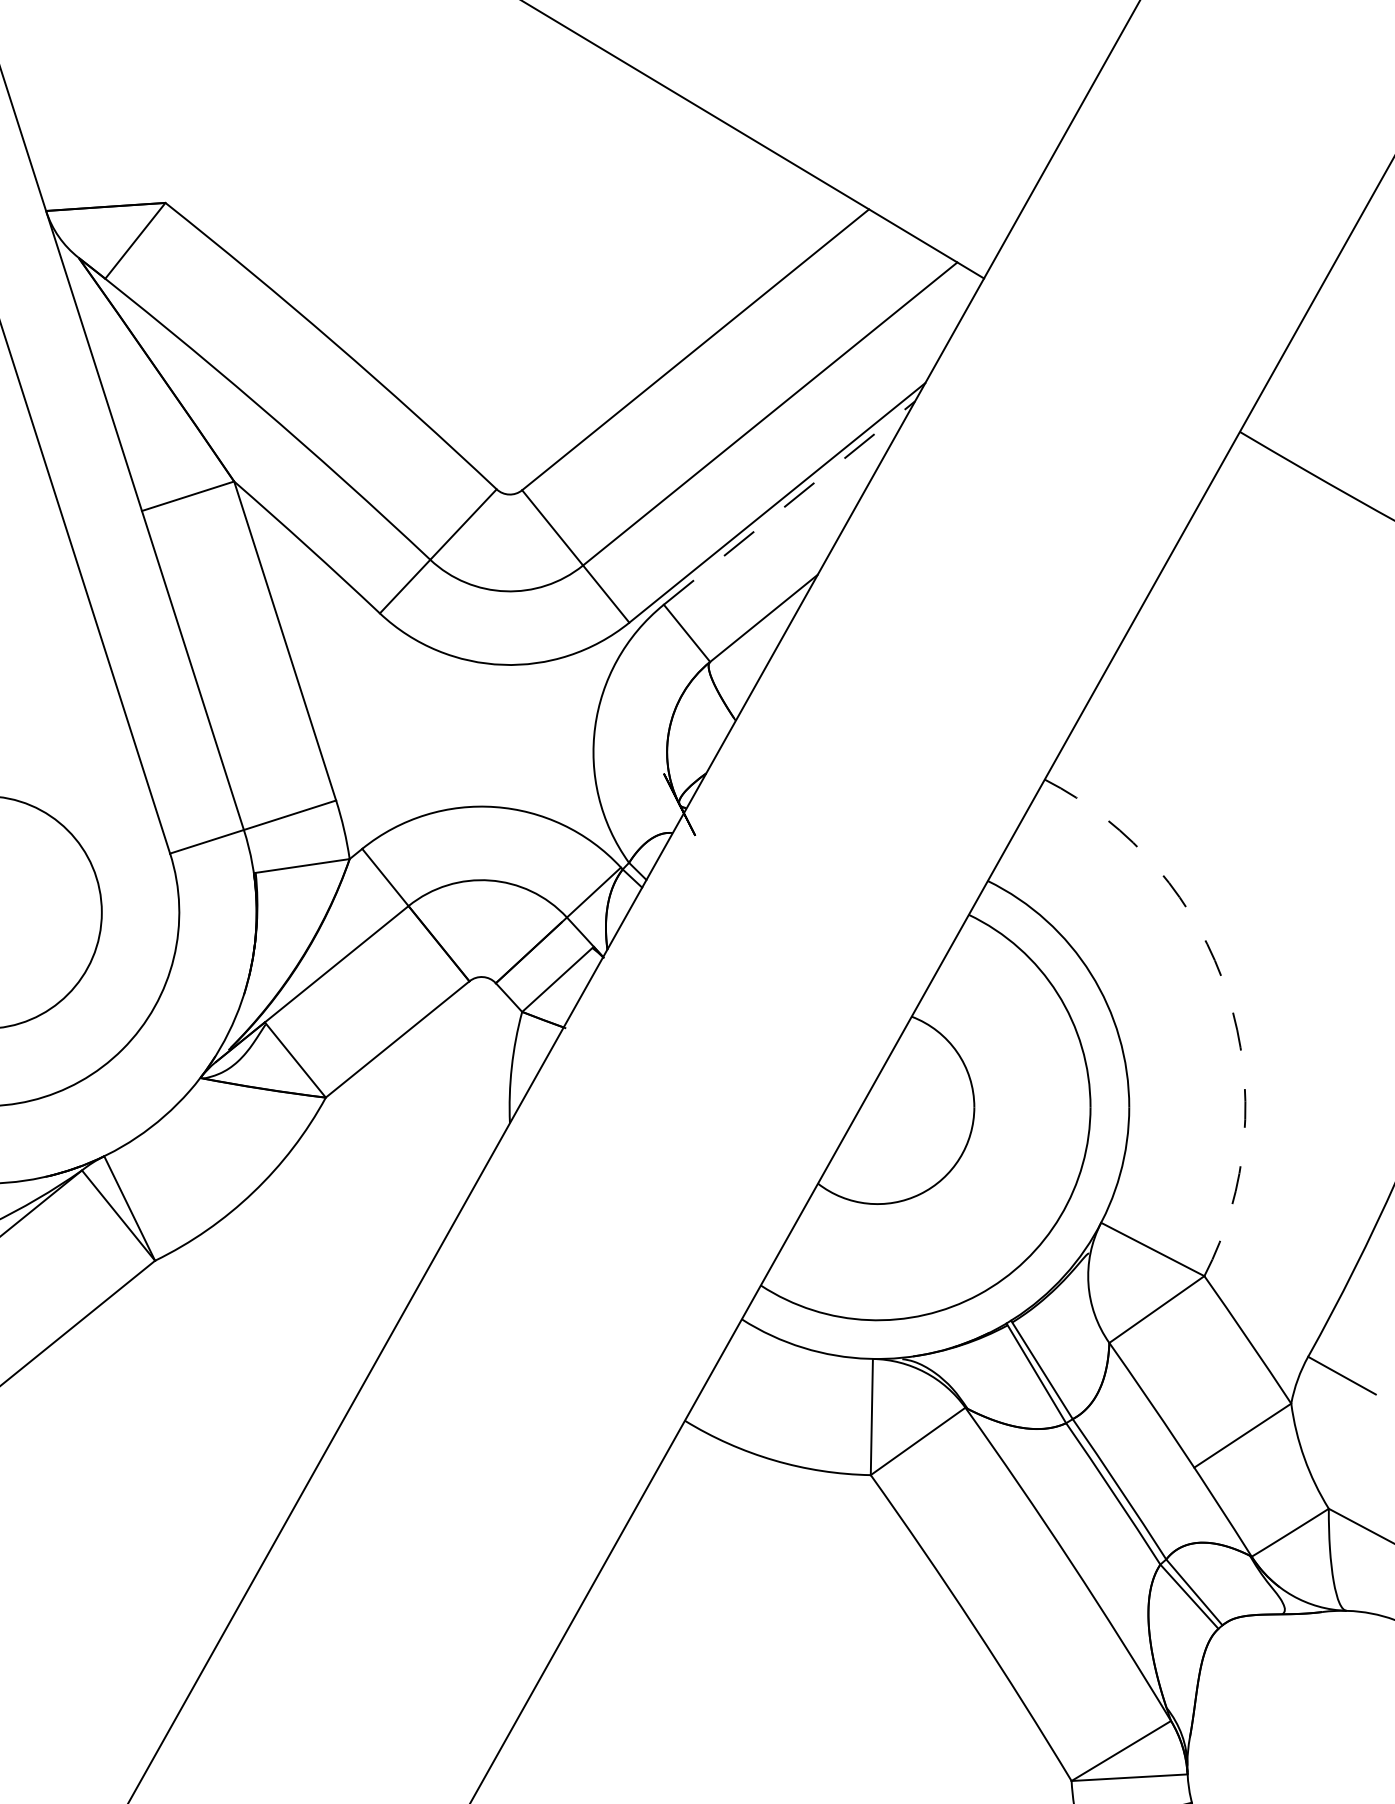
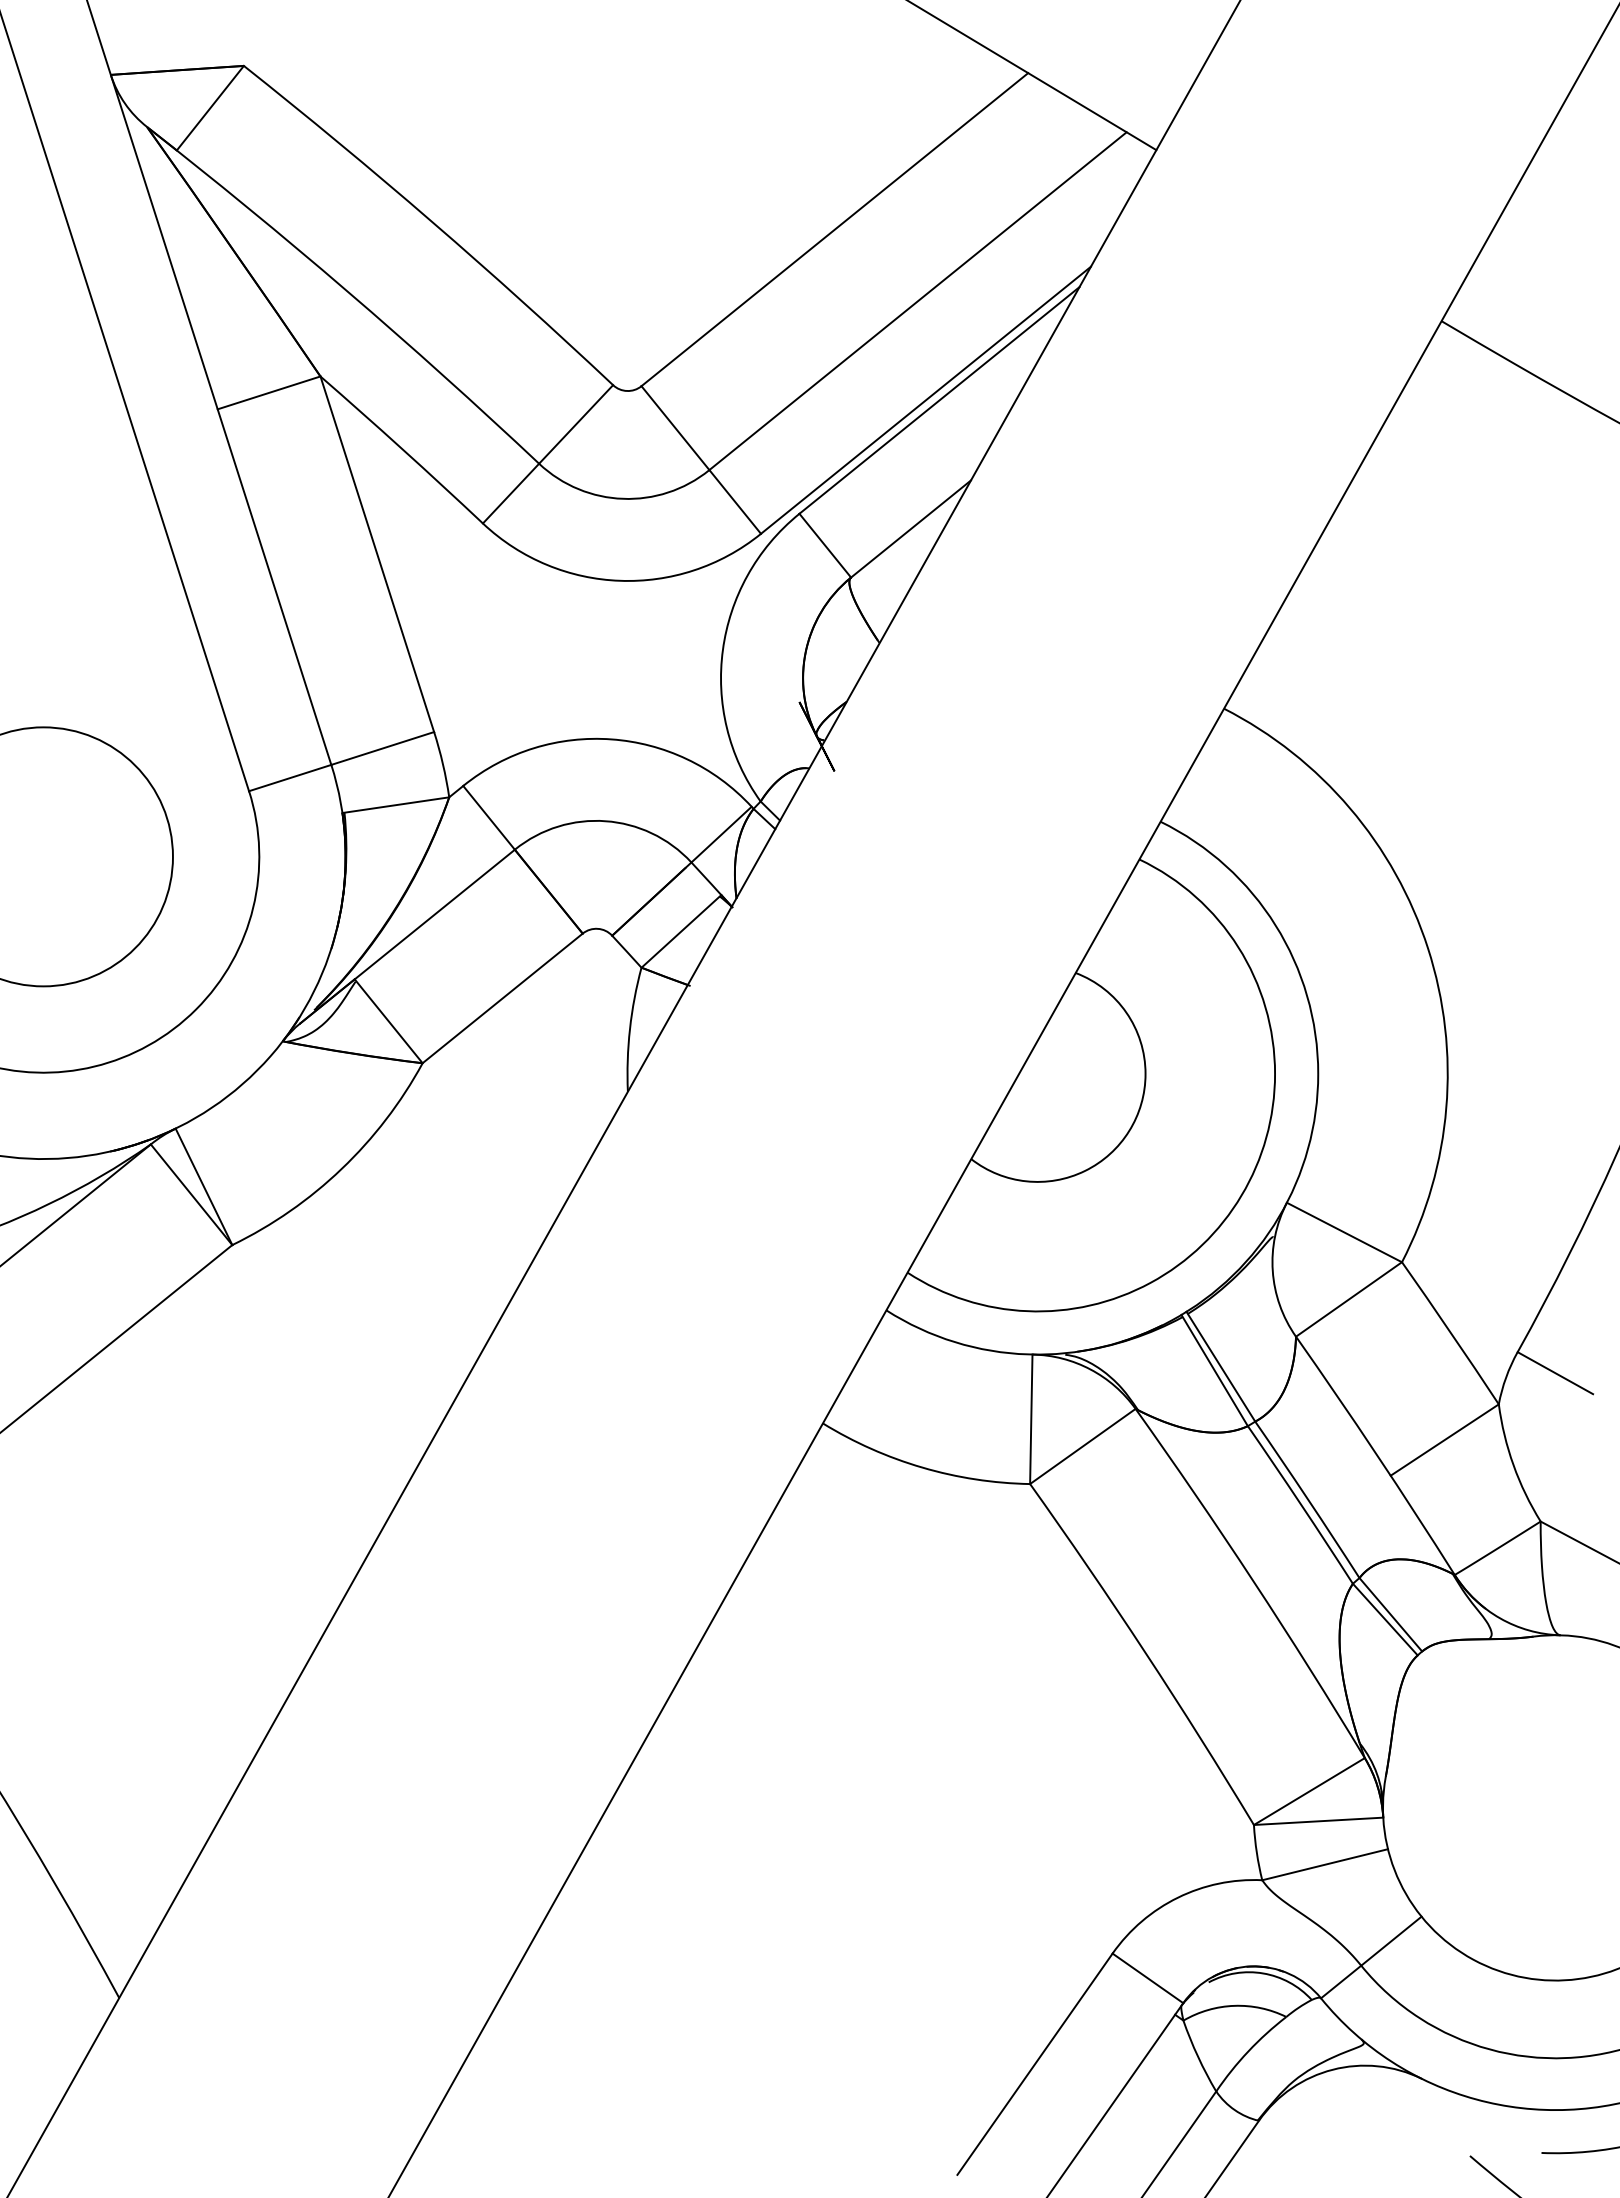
line: (789, 503) -> (939, 400), dashed -> solid
arc: (1228, 994) -> (1428, 948), dashed -> solid

